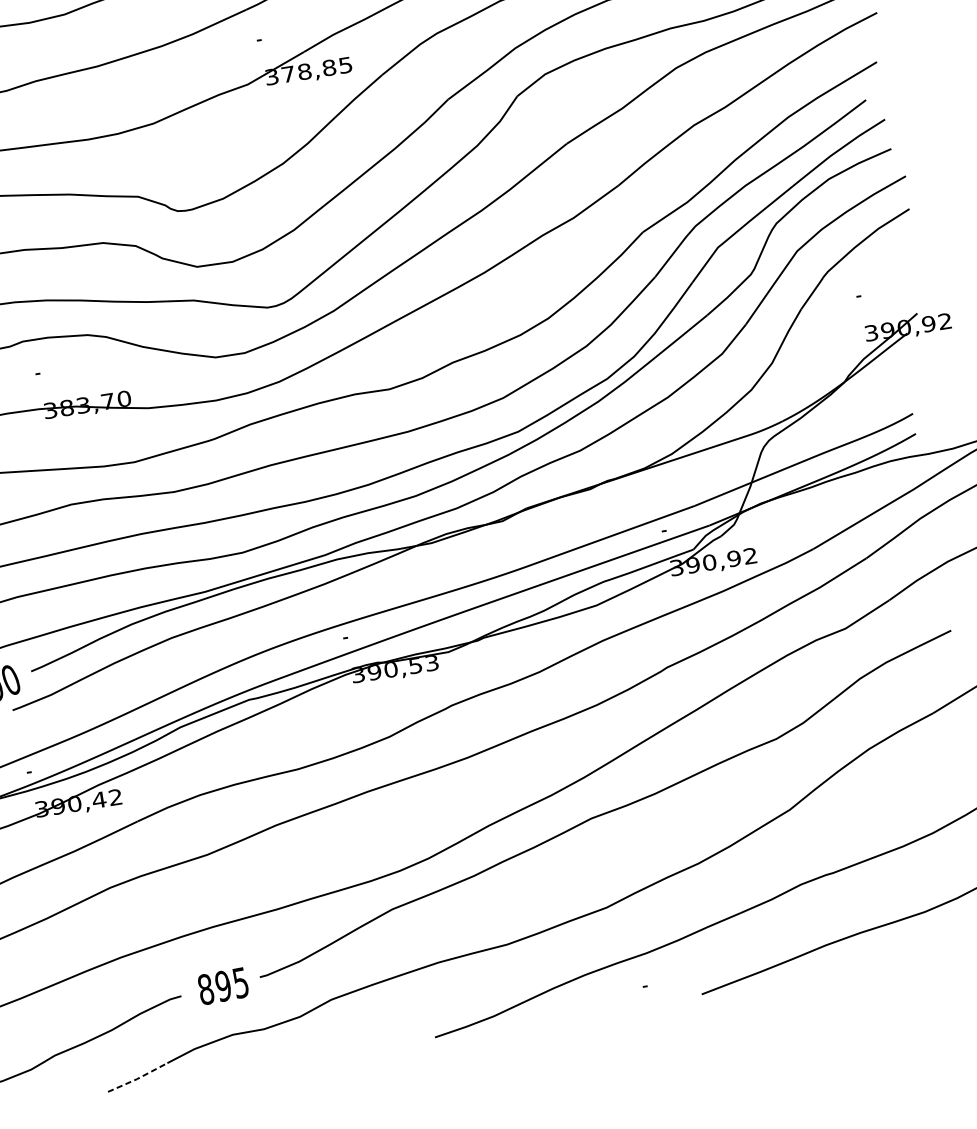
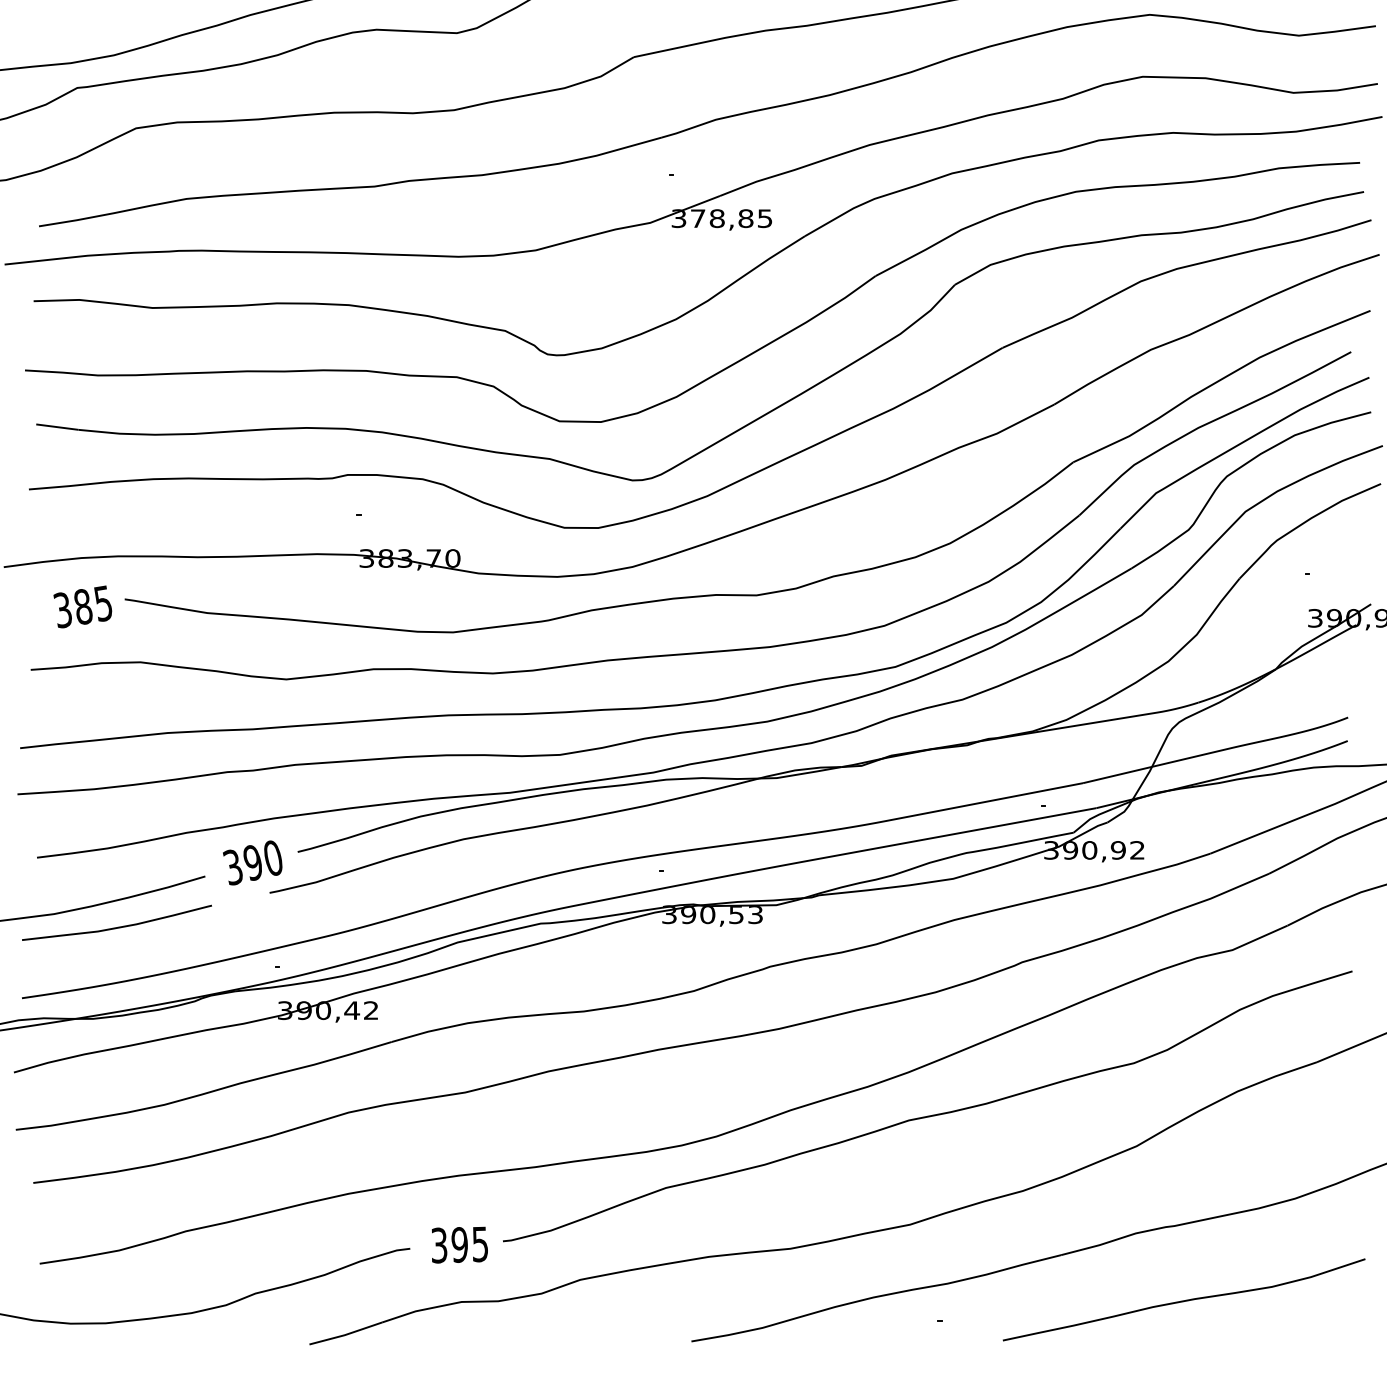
text: (206, 989) -> (439, 1245), 895 -> 395
line: (137, 1078) -> (345, 1334), dashed -> solid

